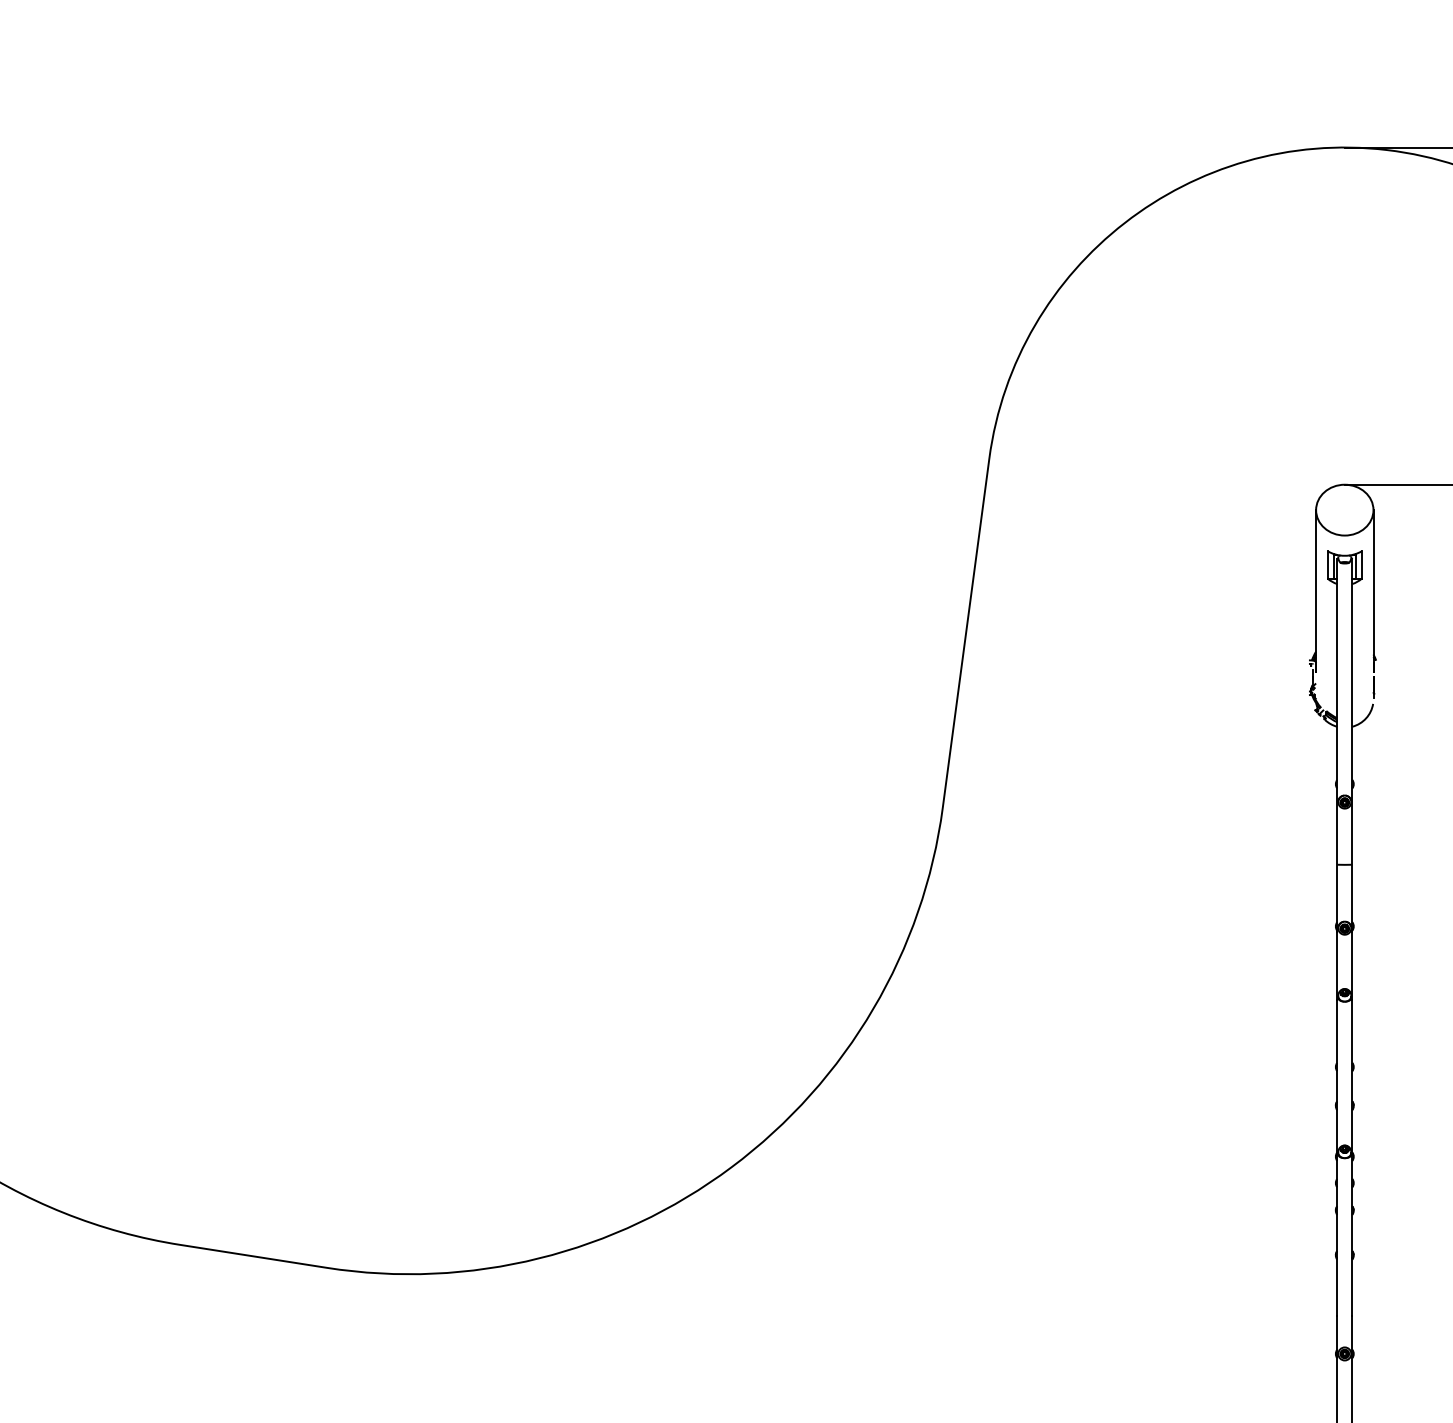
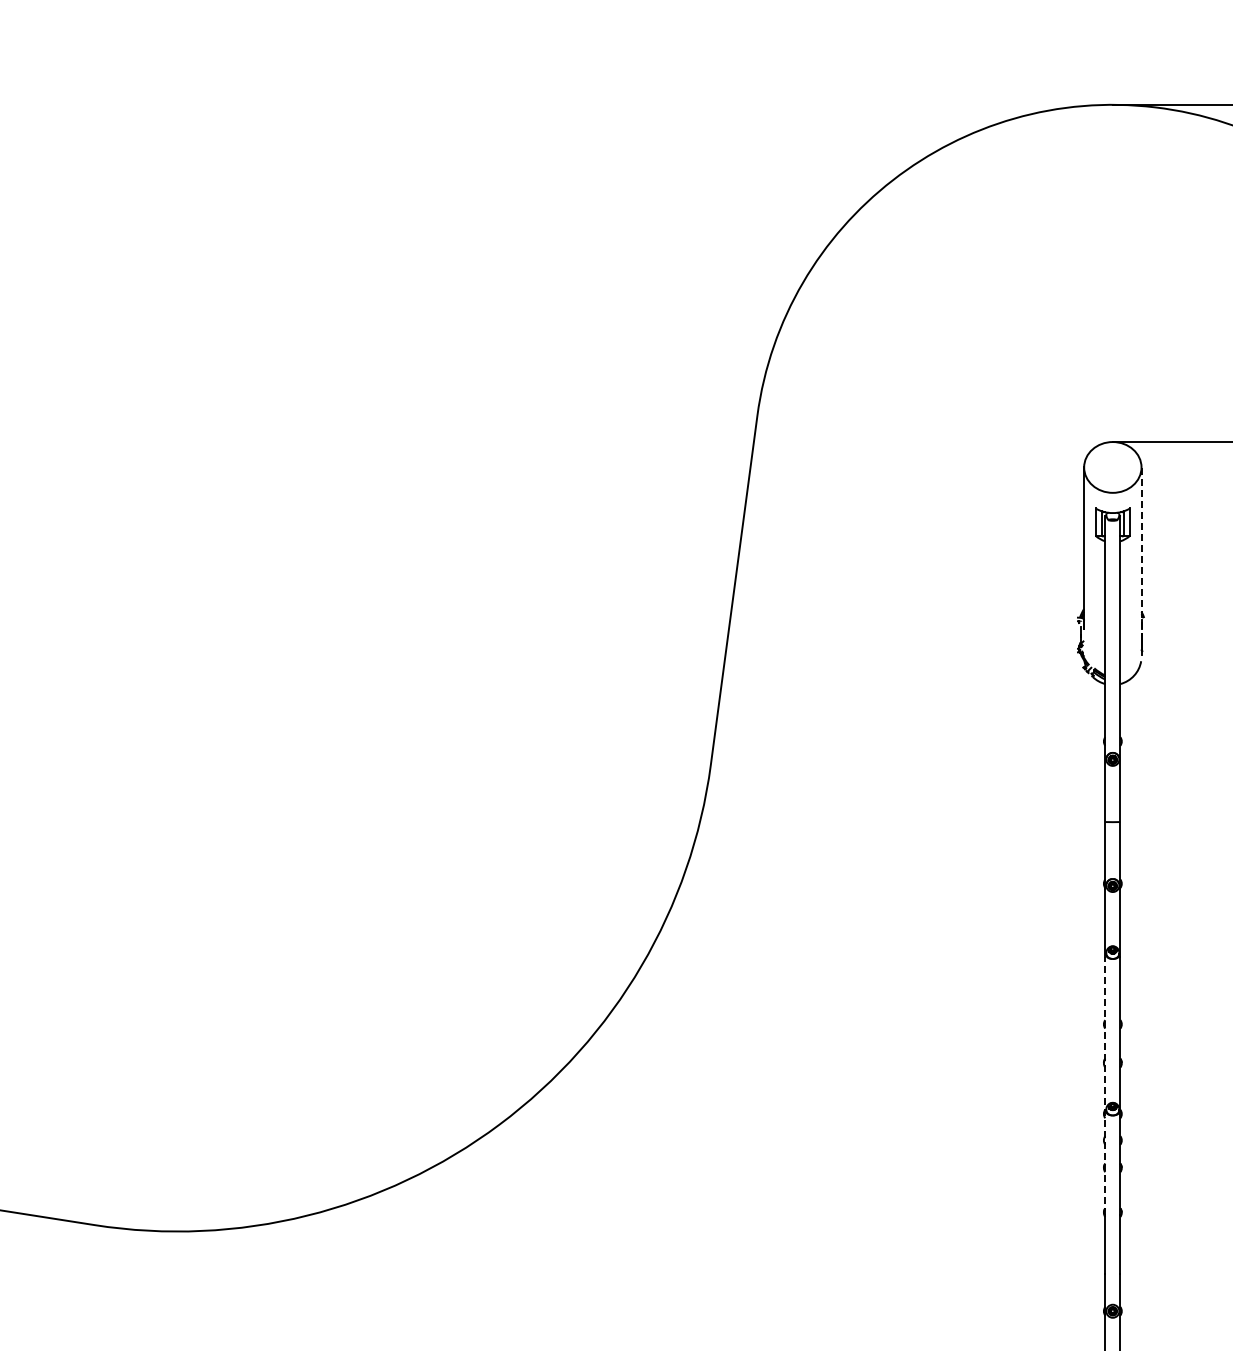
line: (1373, 590) -> (1141, 547), solid -> dashed
line: (1337, 1128) -> (1105, 1085), solid -> dashed

